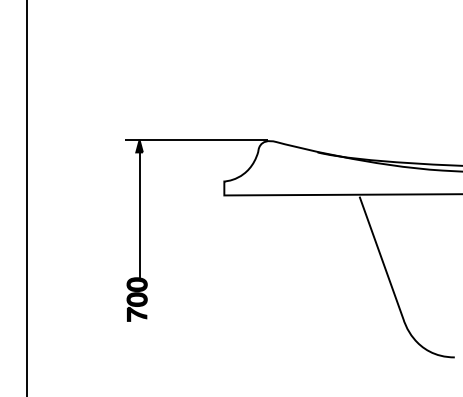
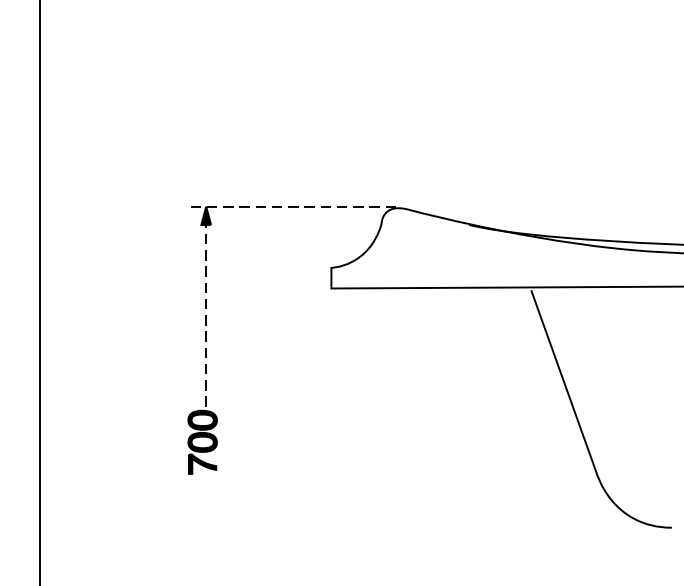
line: (196, 140) -> (290, 207), solid -> dashed
line: (139, 213) -> (206, 315), solid -> dashed

